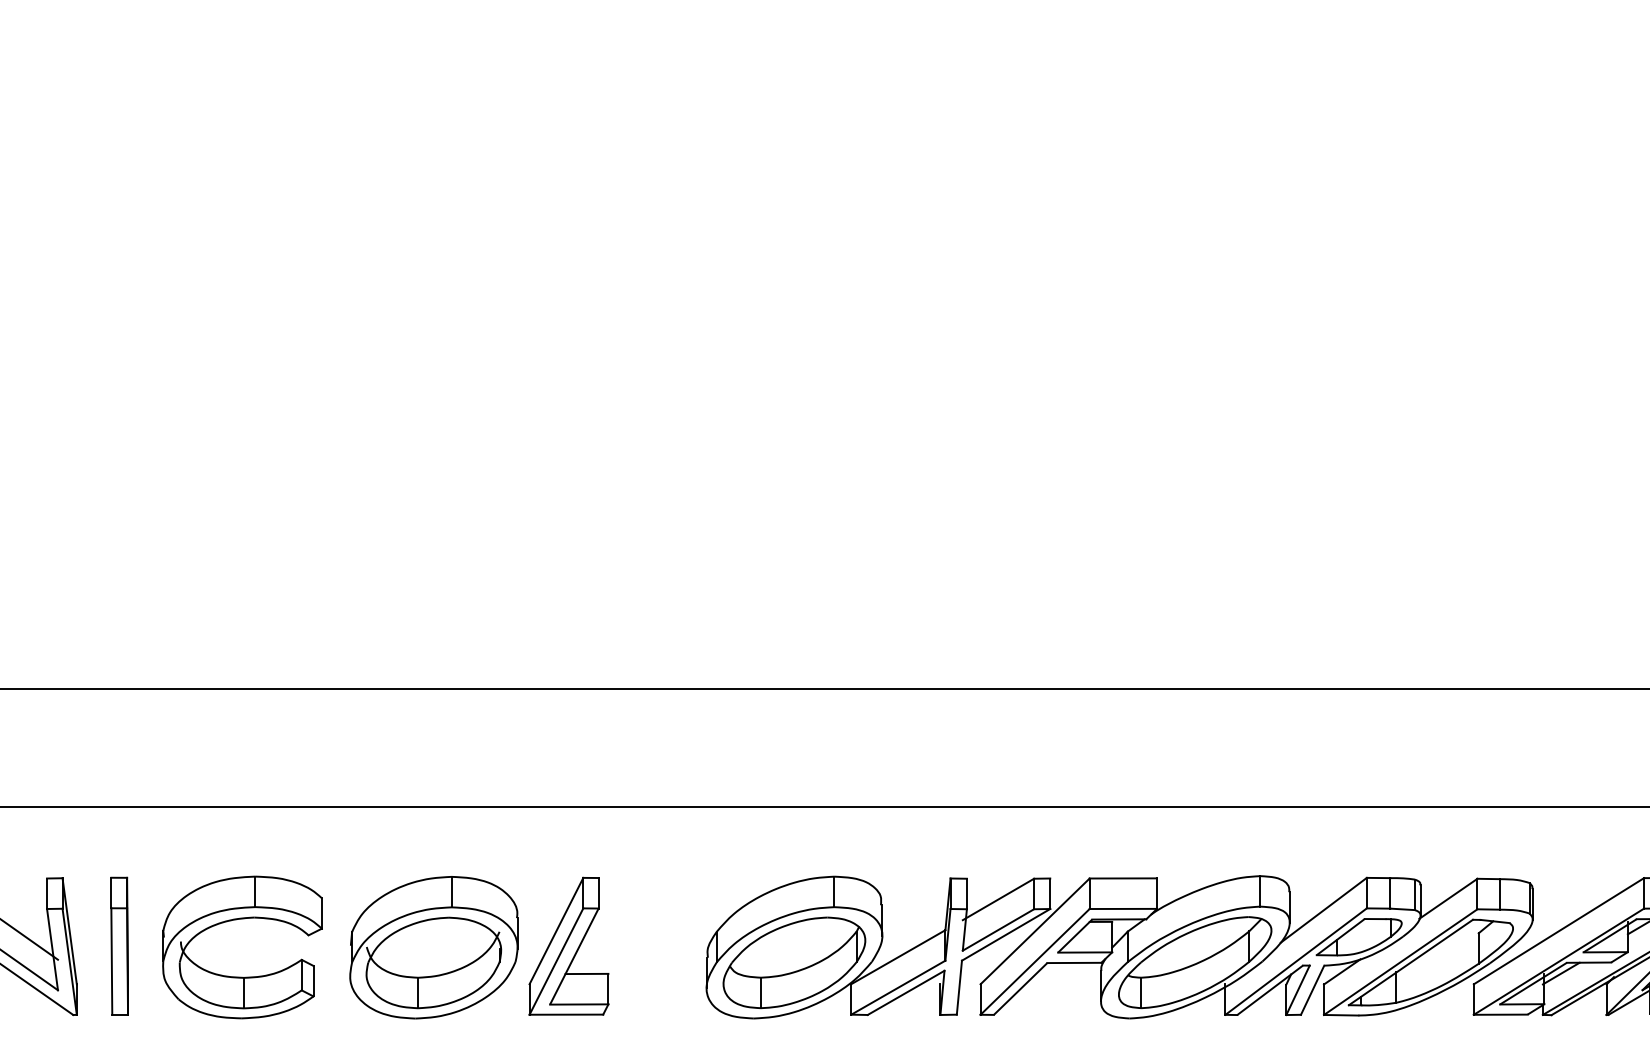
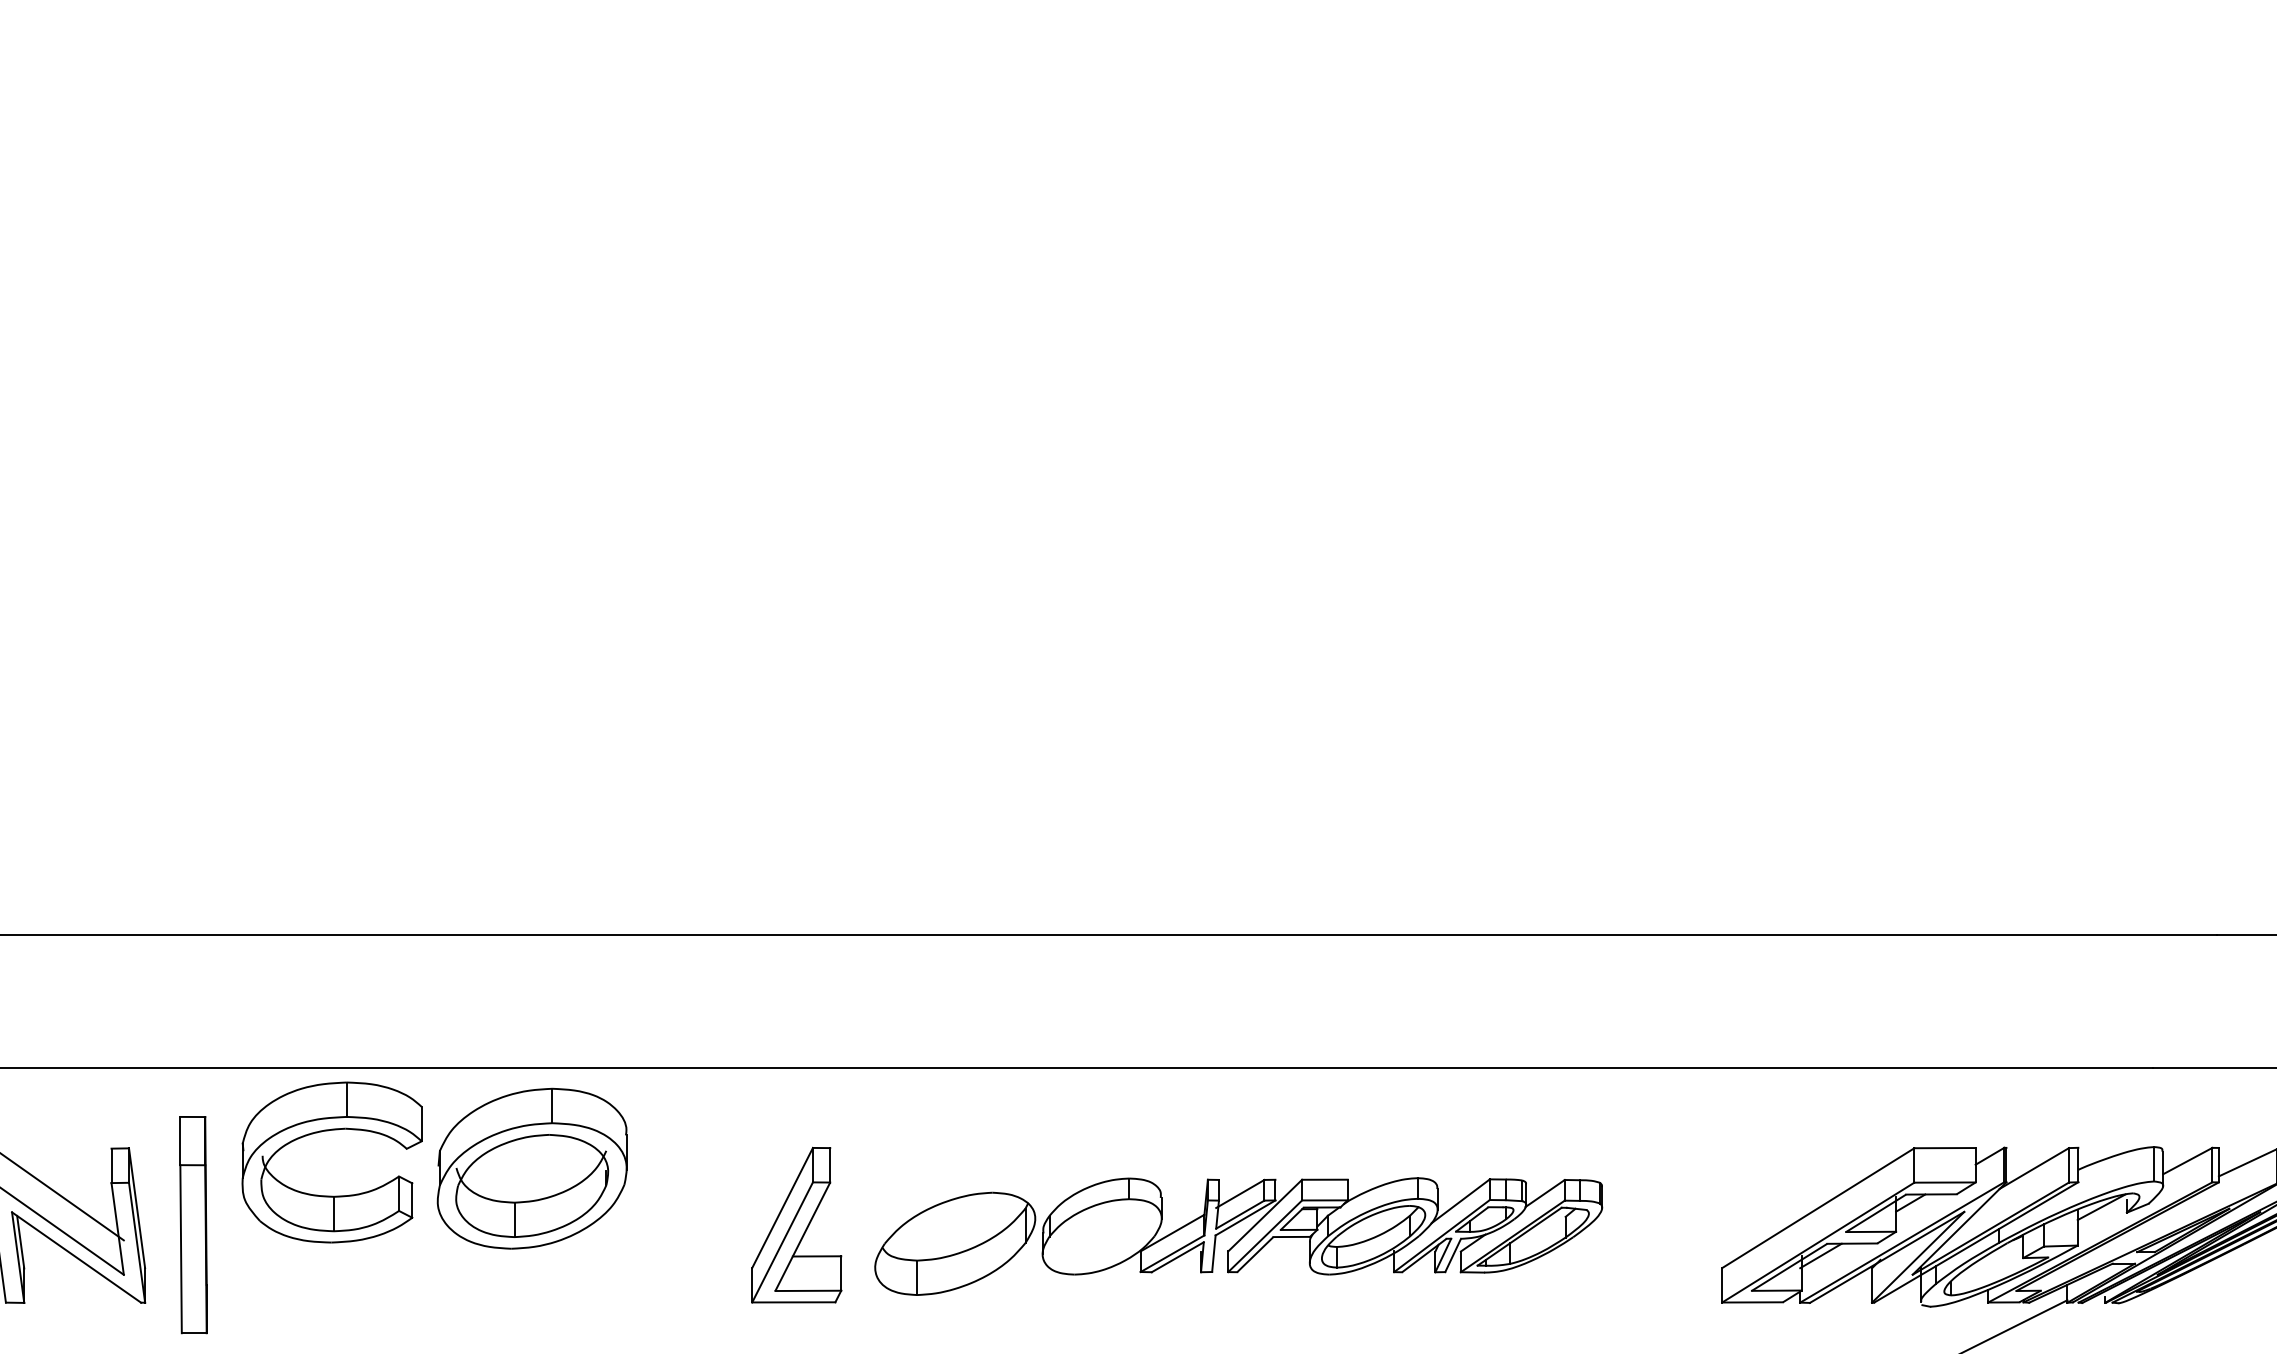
part: (239, 920) -> (328, 1131), moved
part: (119, 945) -> (193, 1224), size x1.4
part: (568, 945) -> (796, 1224), moved
part: (433, 947) -> (531, 1168), moved
part: (1119, 947) -> (1322, 1226), size x0.6

